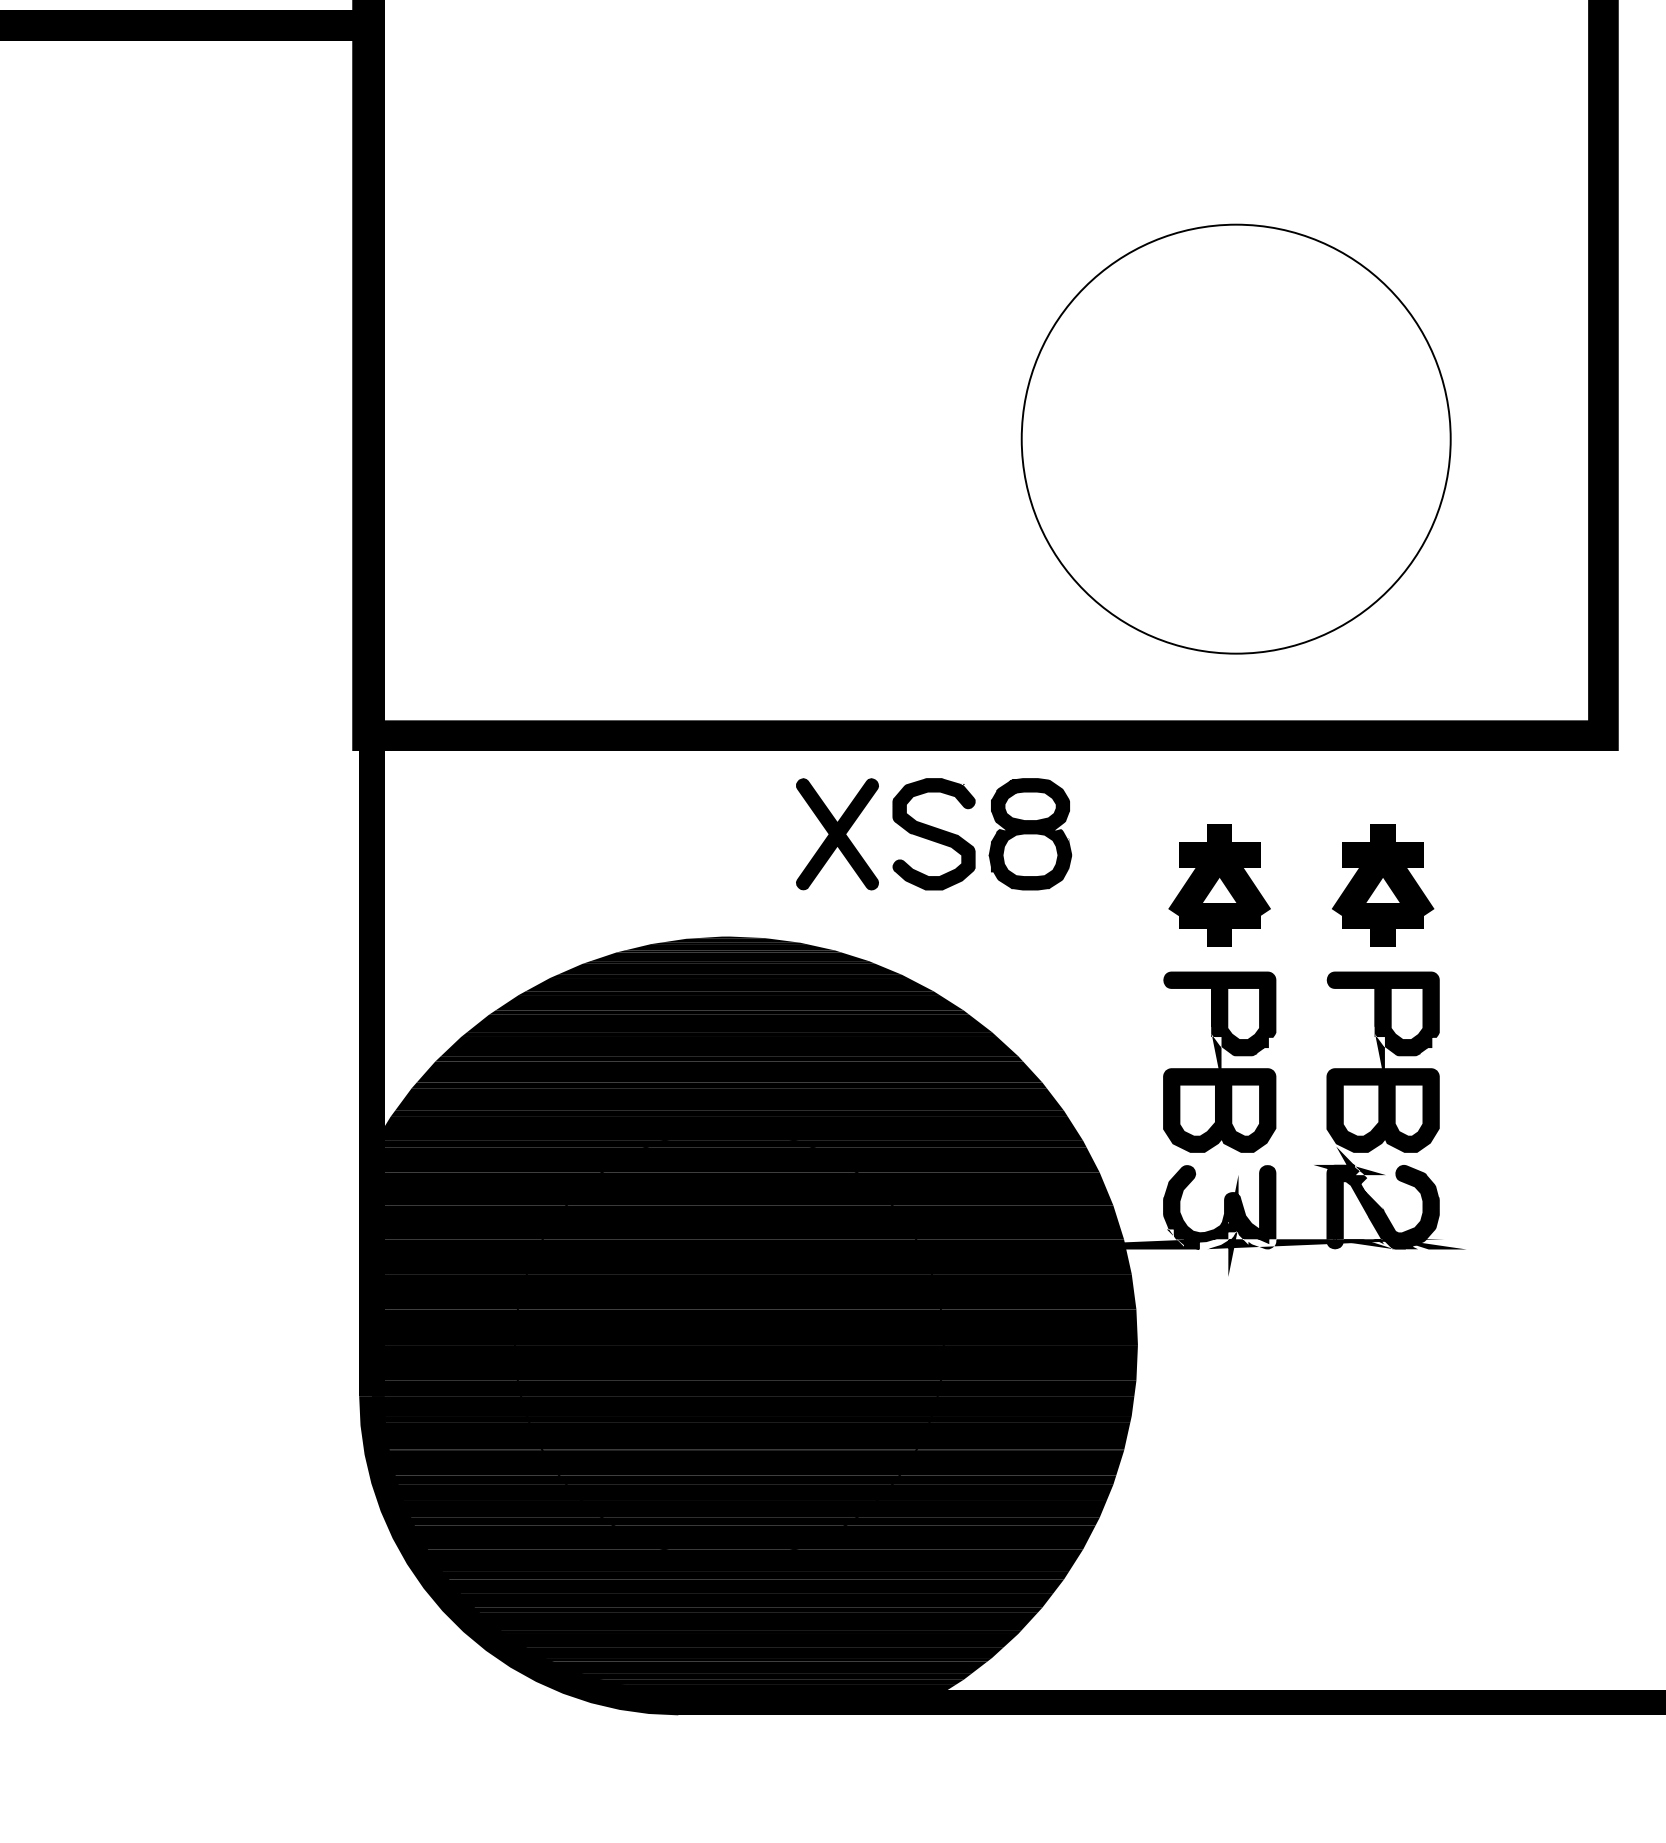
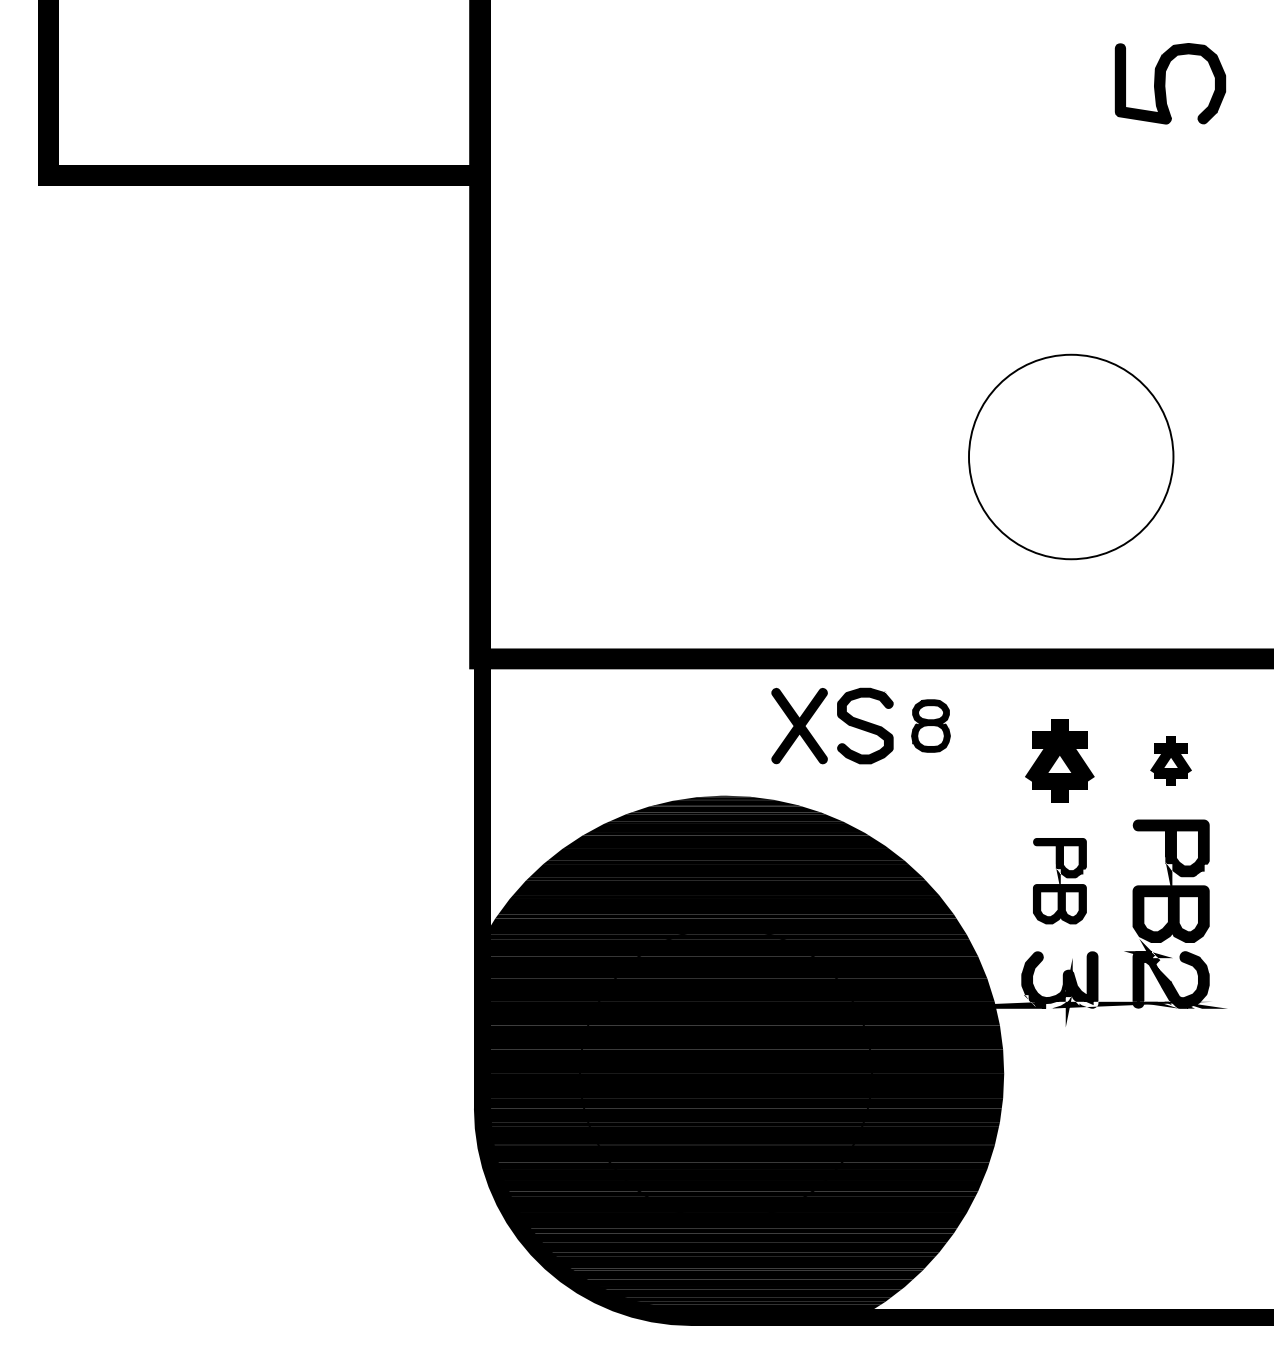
part: (1236, 438) -> (1071, 456), size x0.7
part: (1029, 833) -> (930, 725), size x0.7
part: (1382, 884) -> (1170, 760), size x0.6
part: (1219, 1061) -> (1059, 880), size x0.7

